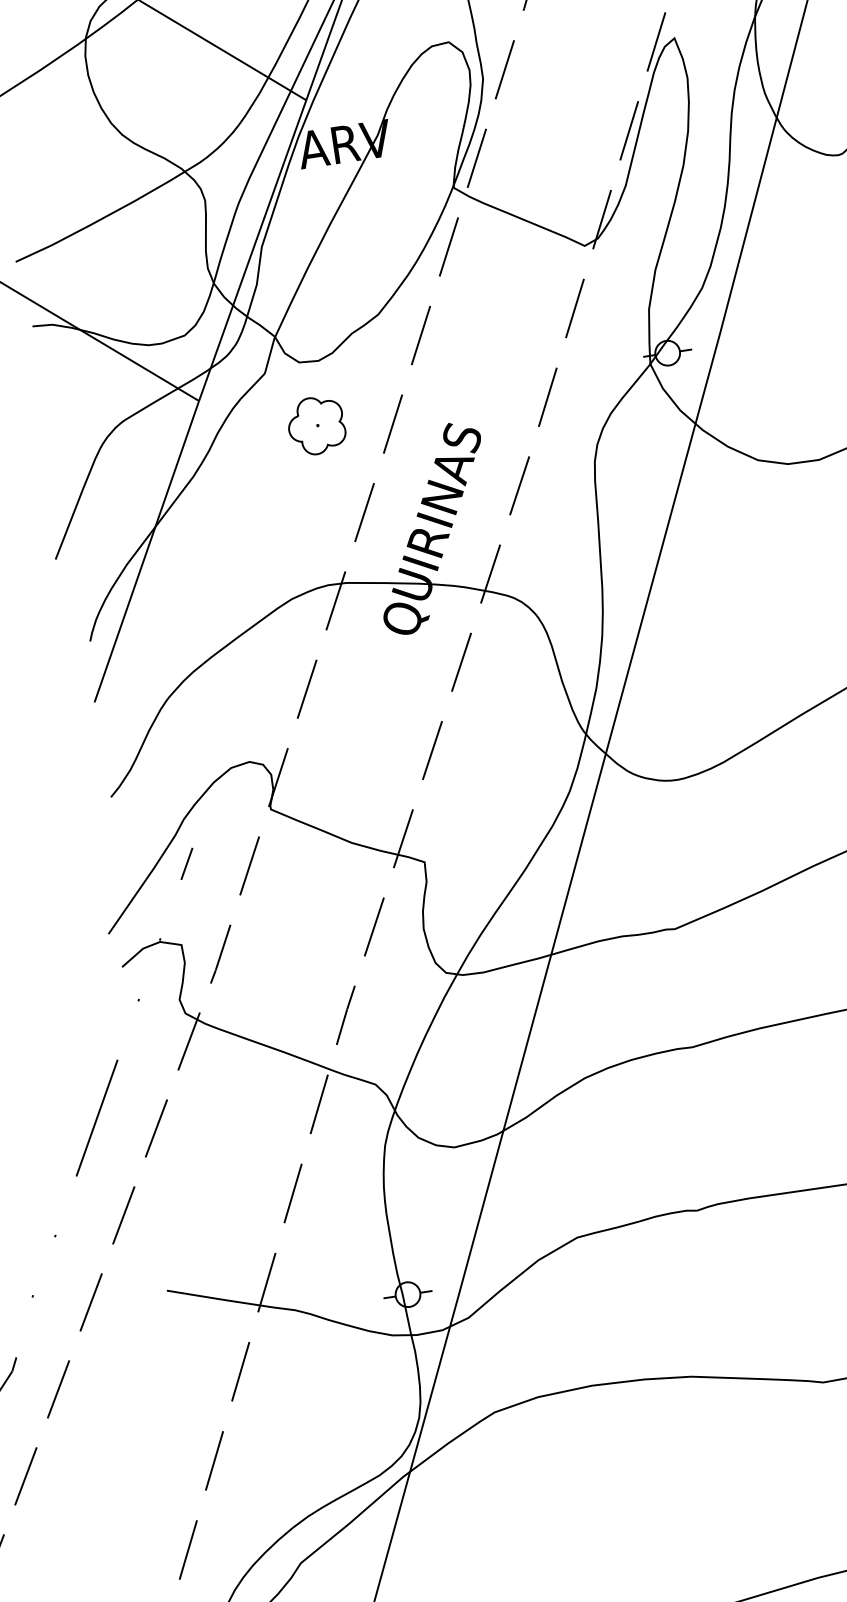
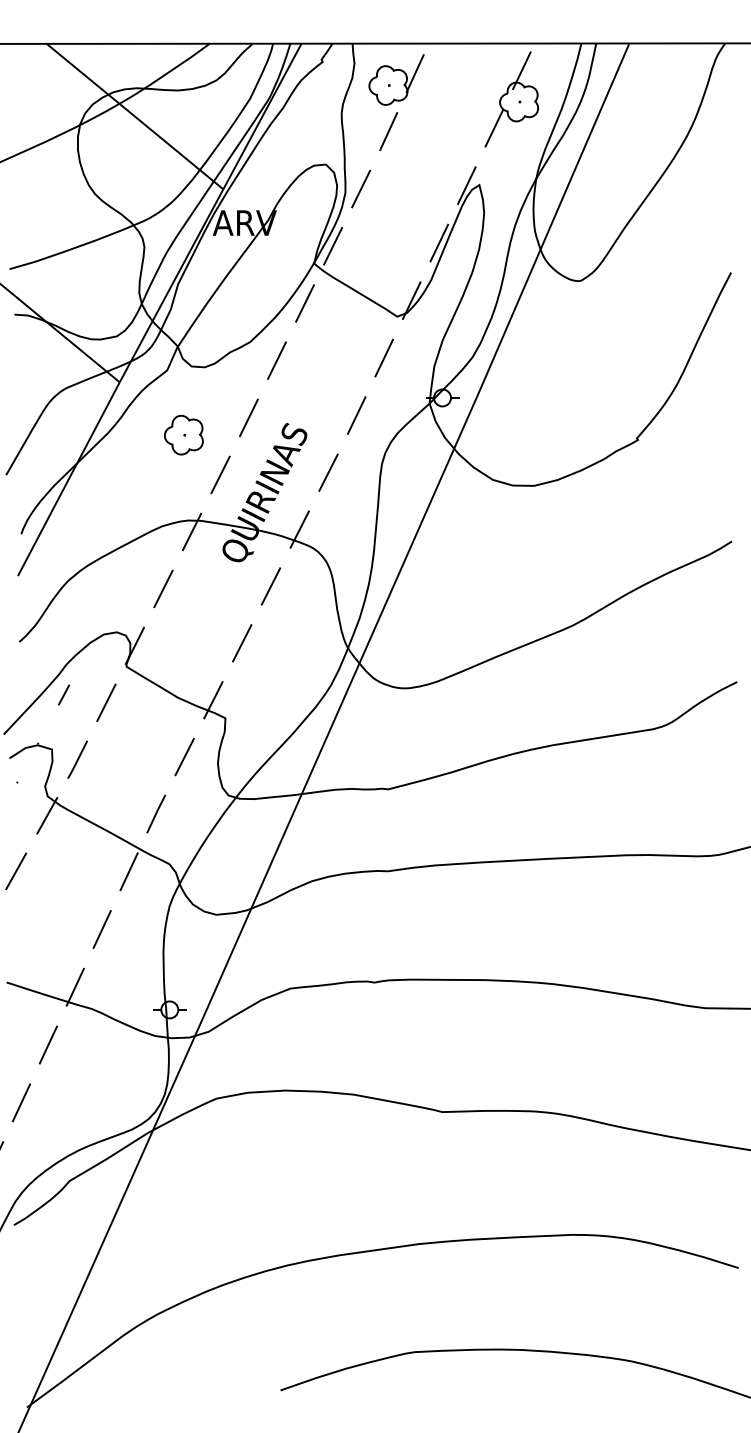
part: (316, 426) -> (183, 435), moved

